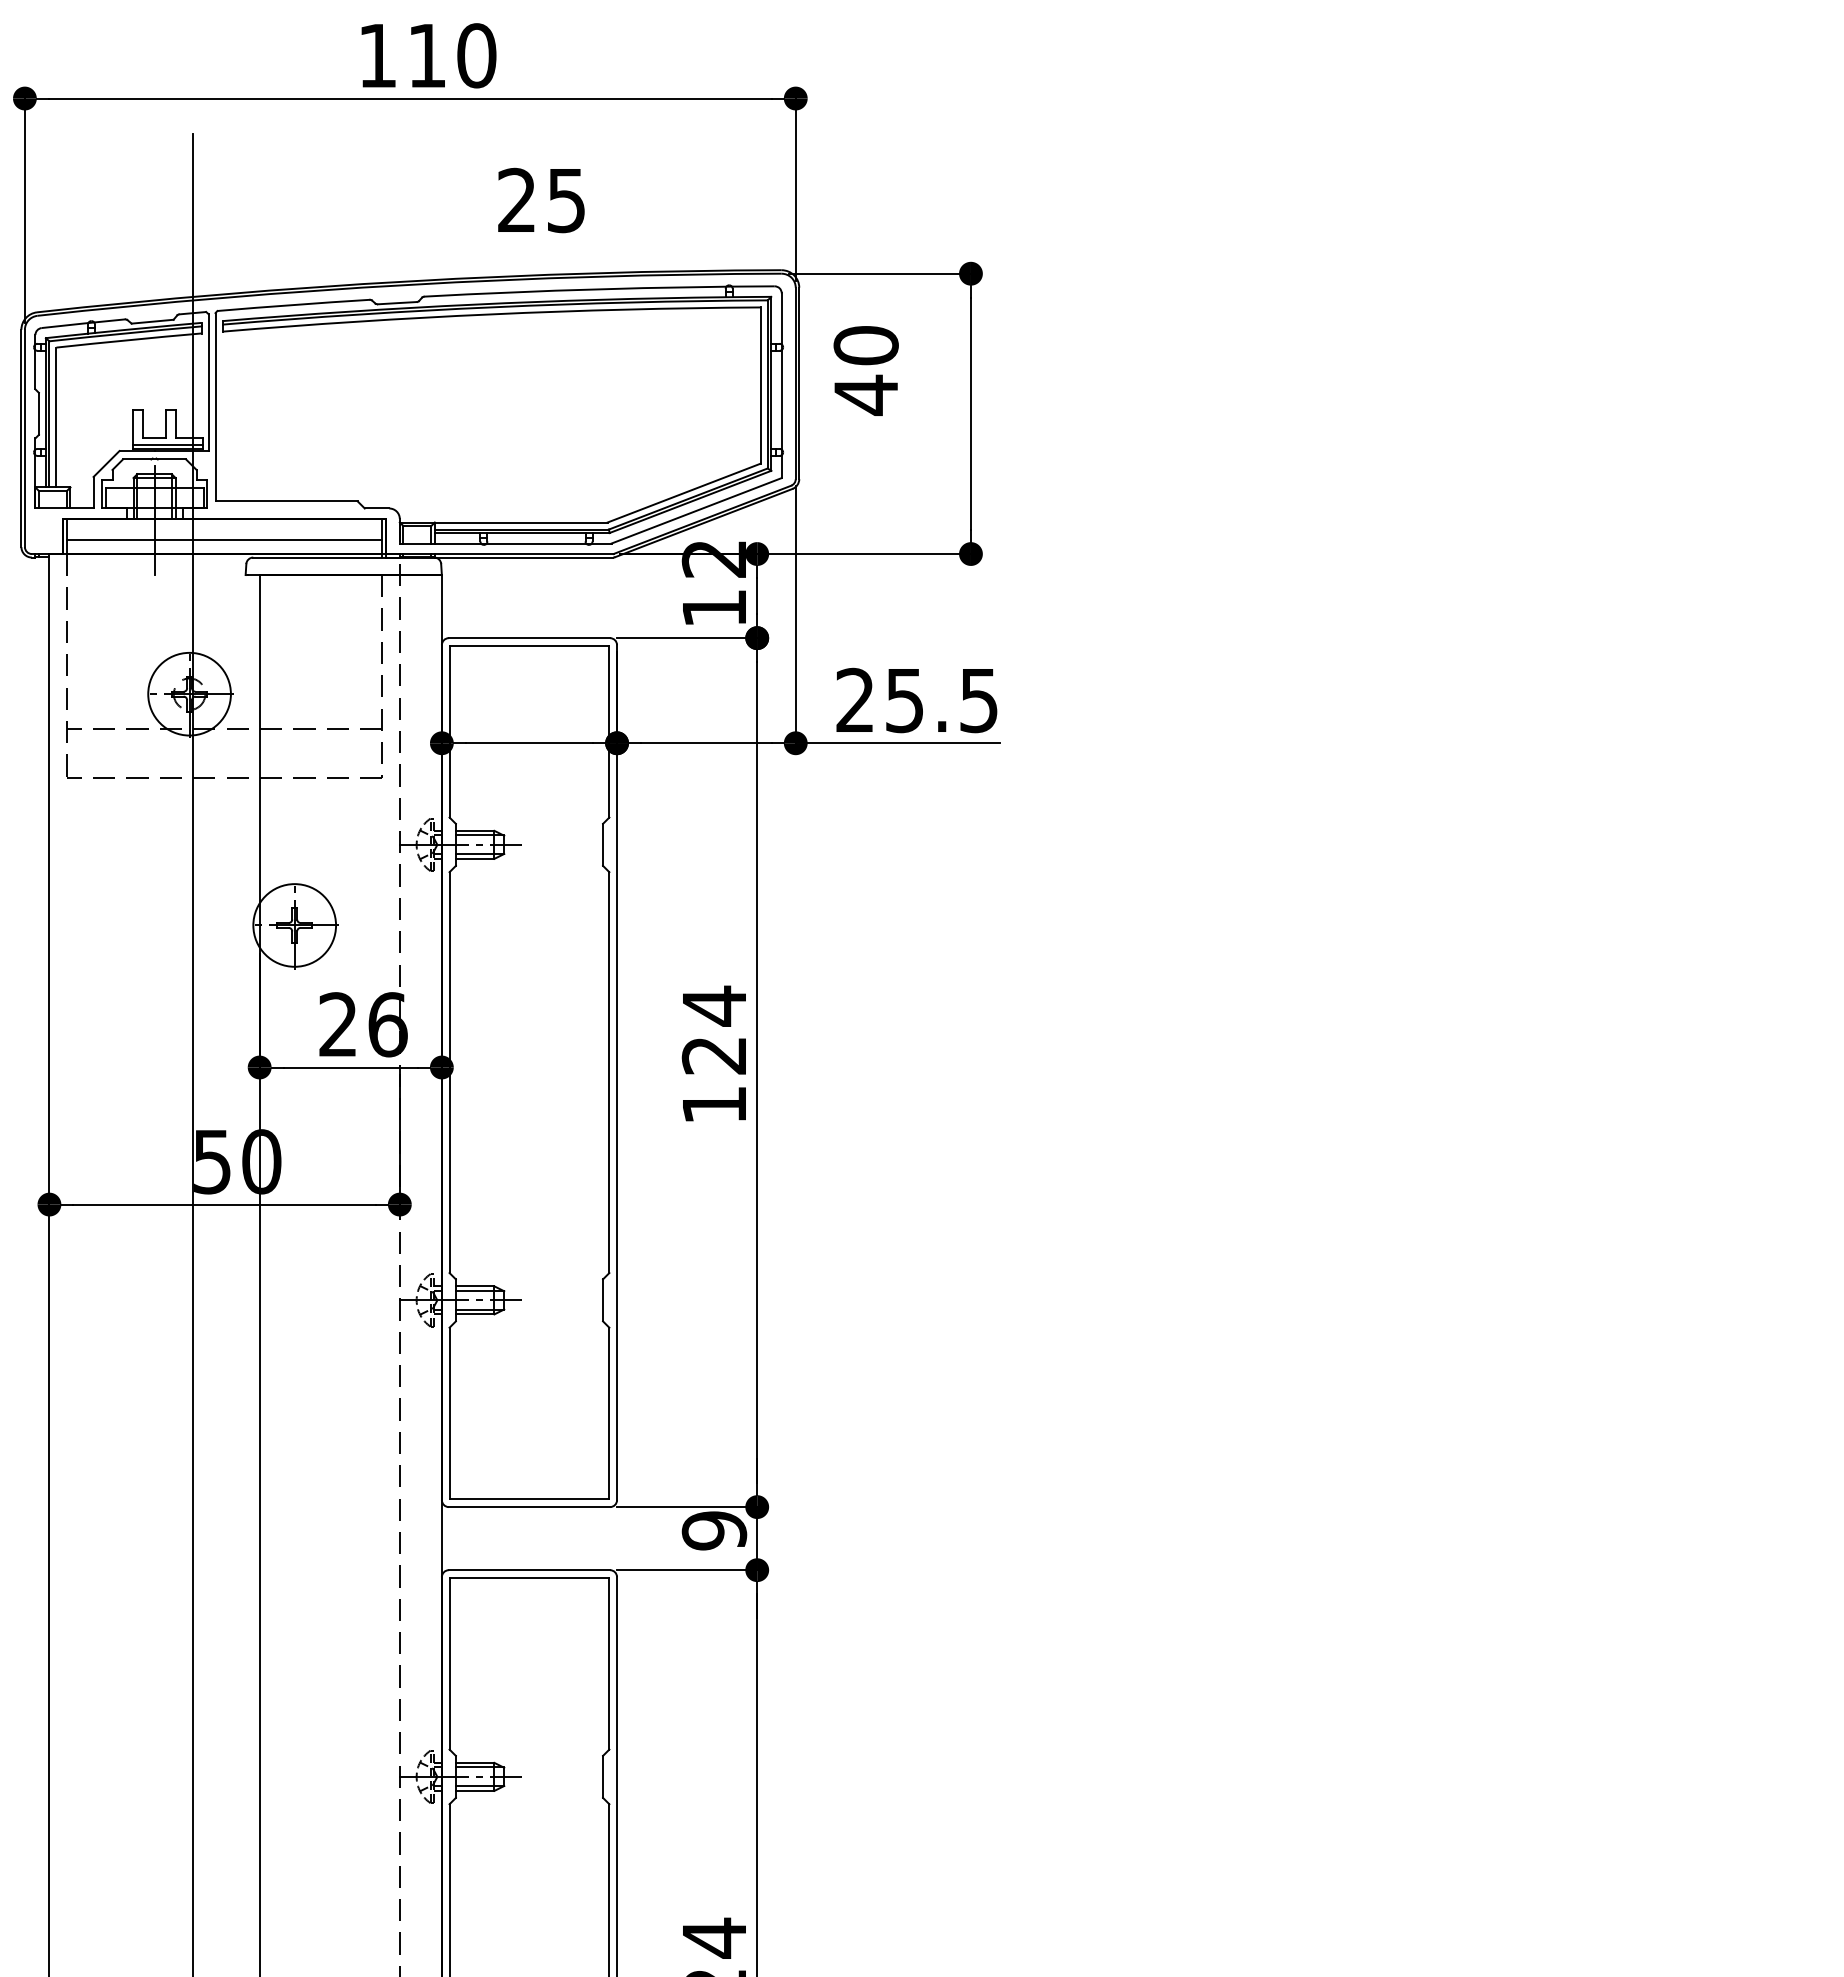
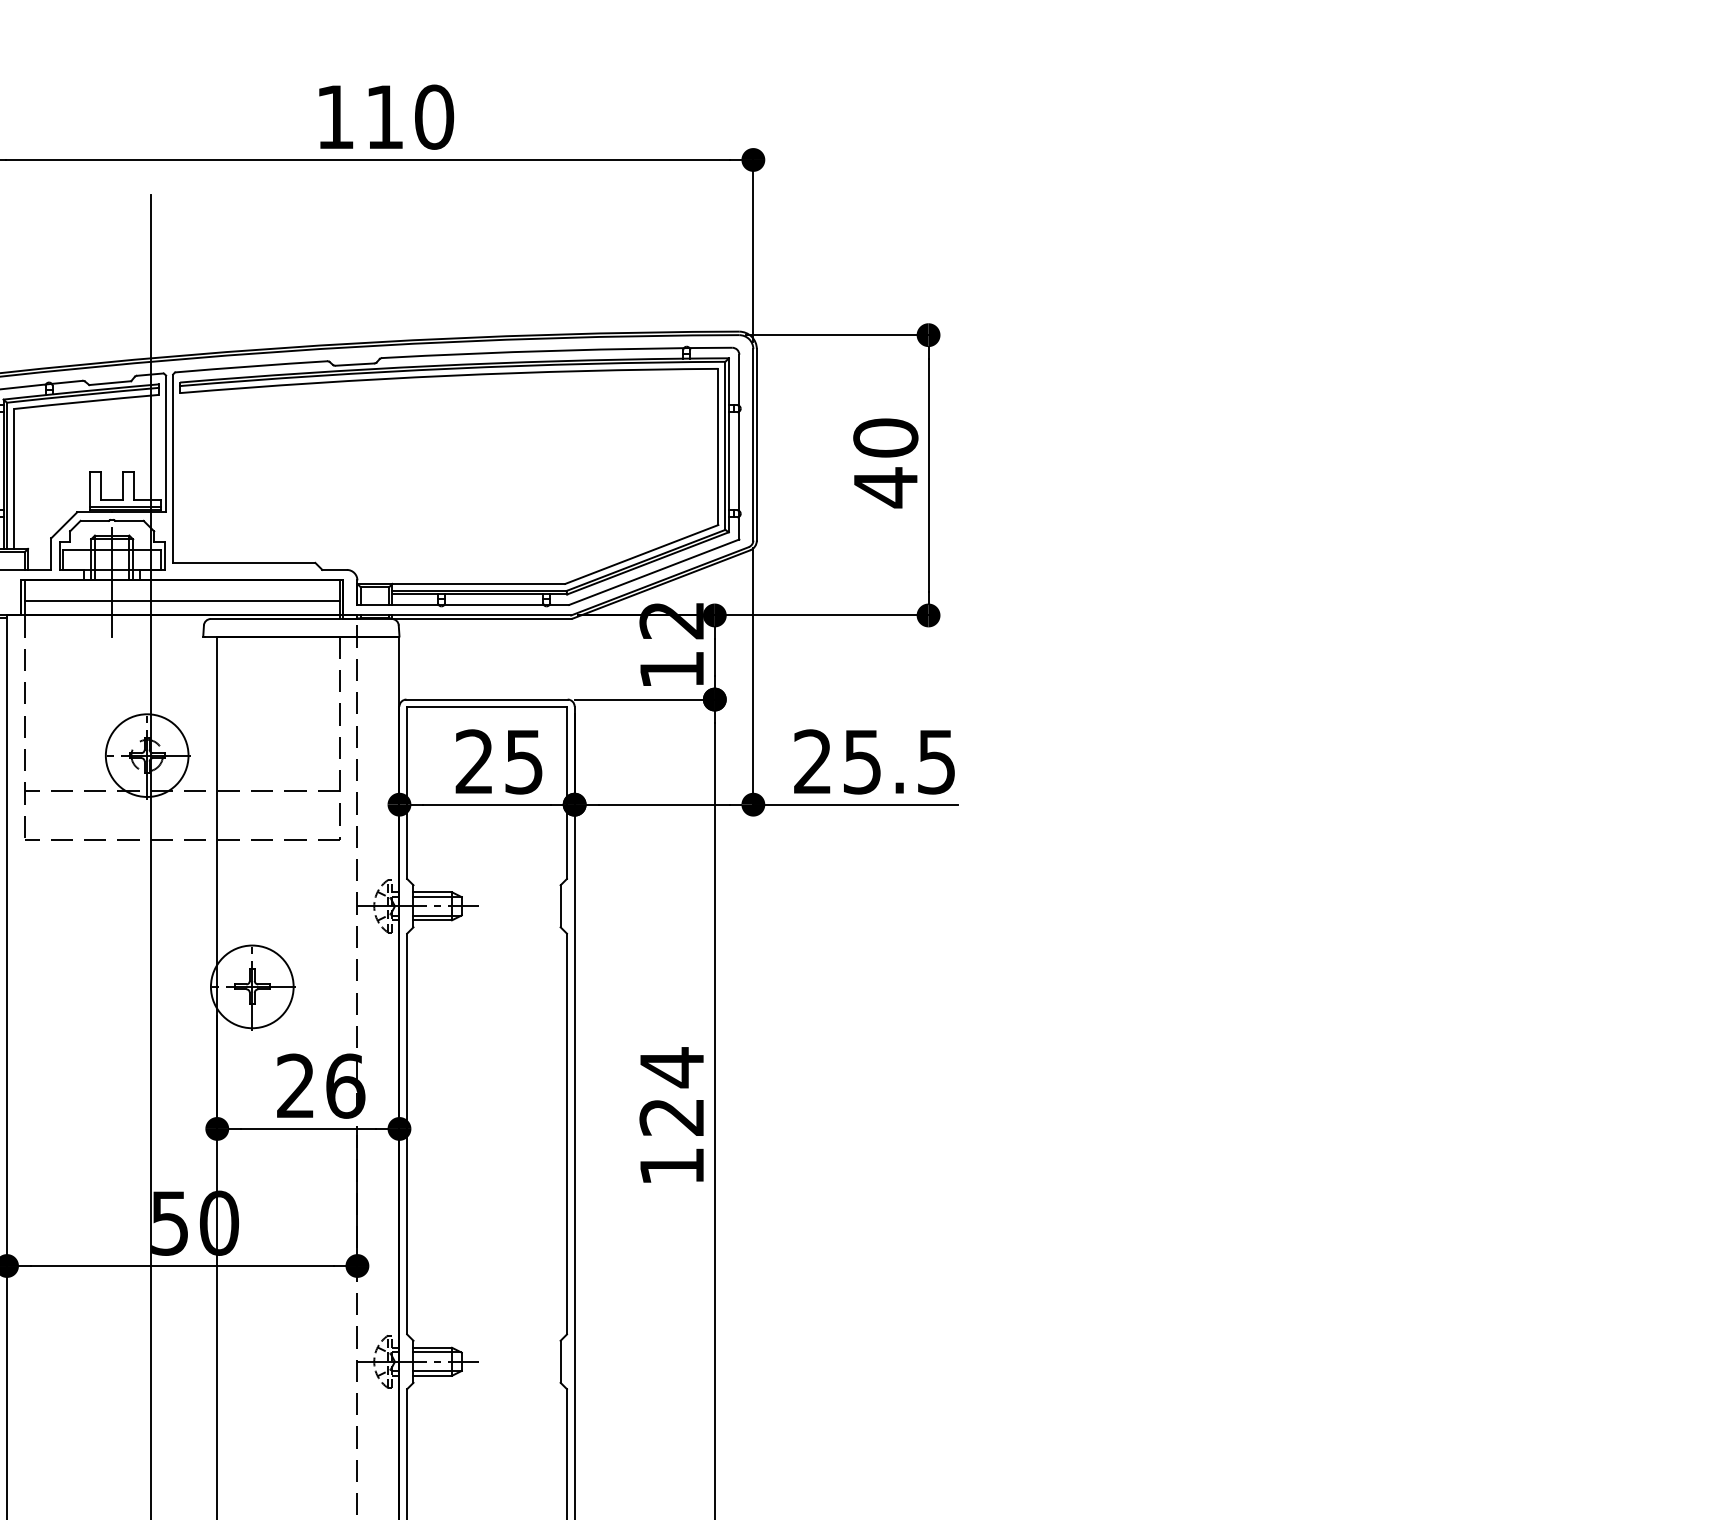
text: (541, 200) -> (499, 761), moved
text: (865, 370) -> (885, 462), moved

